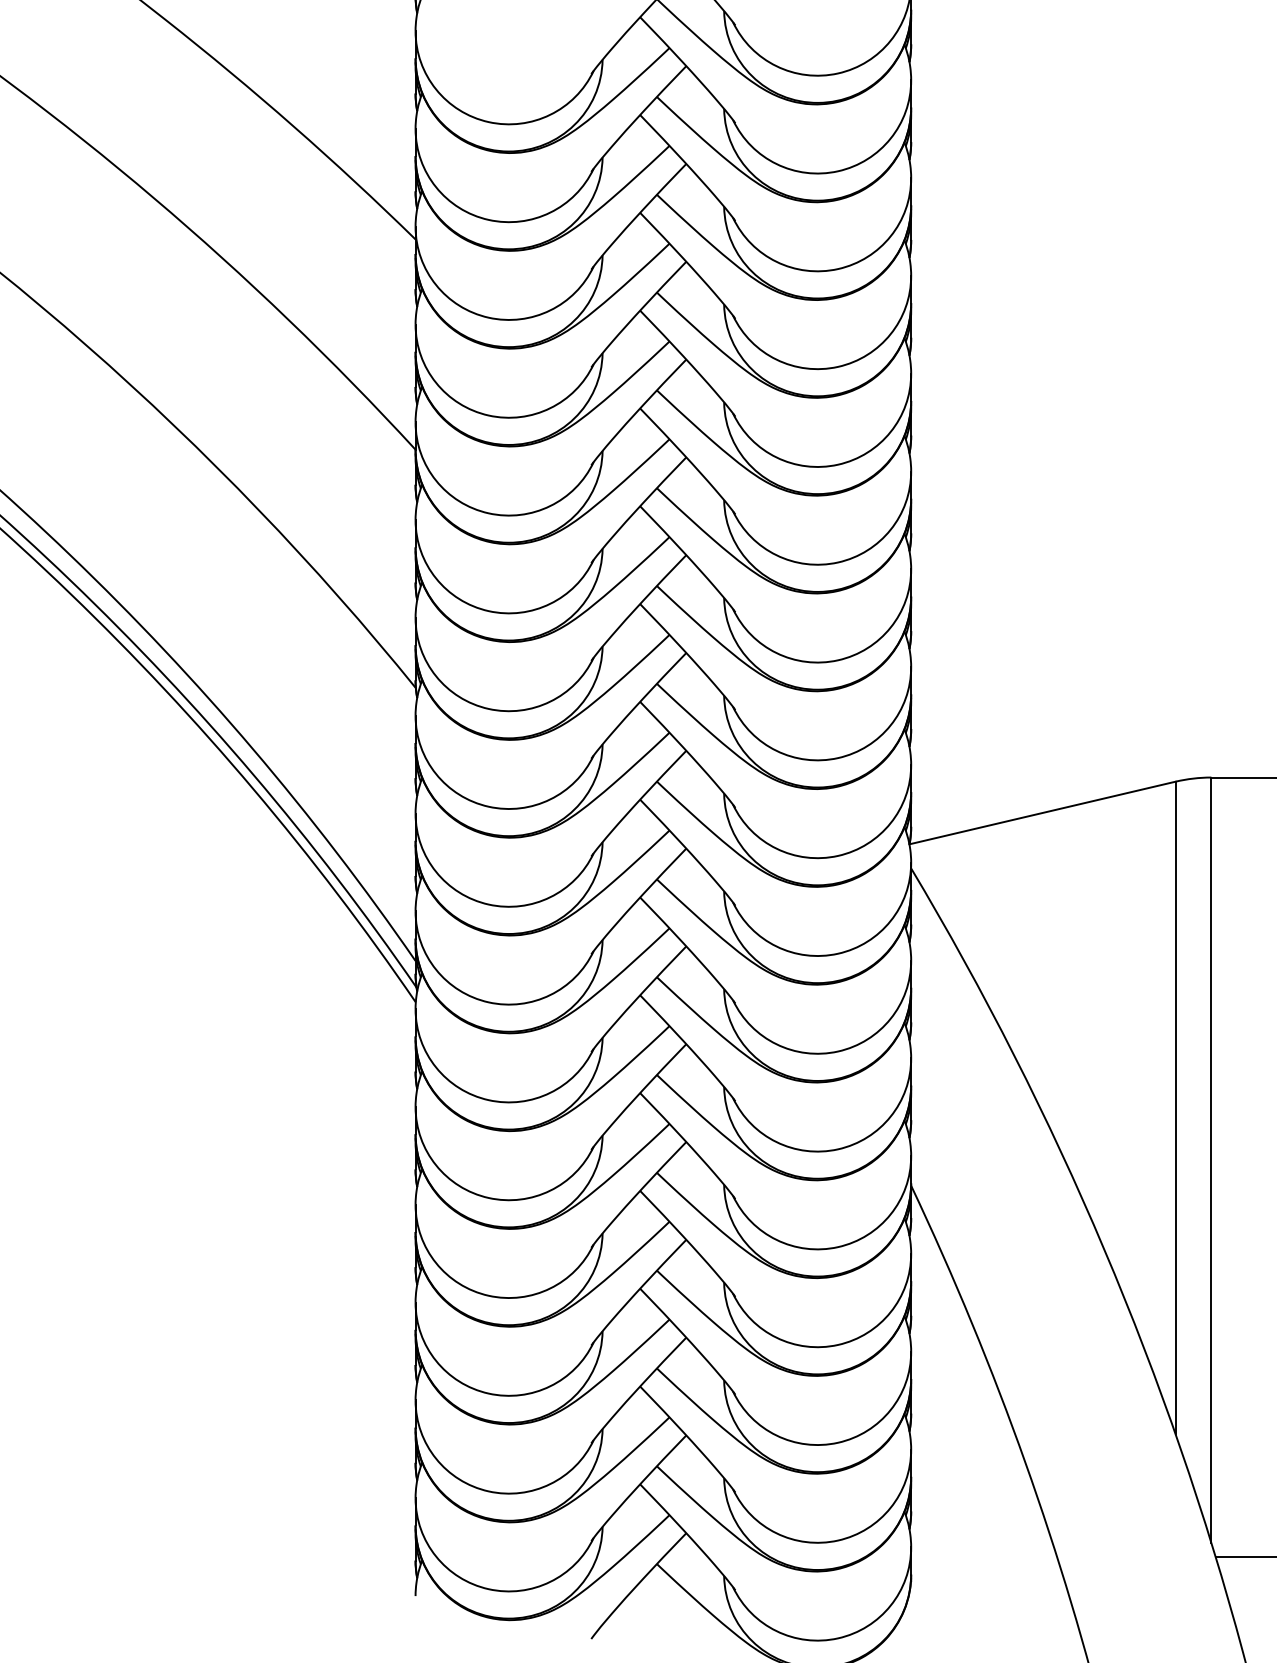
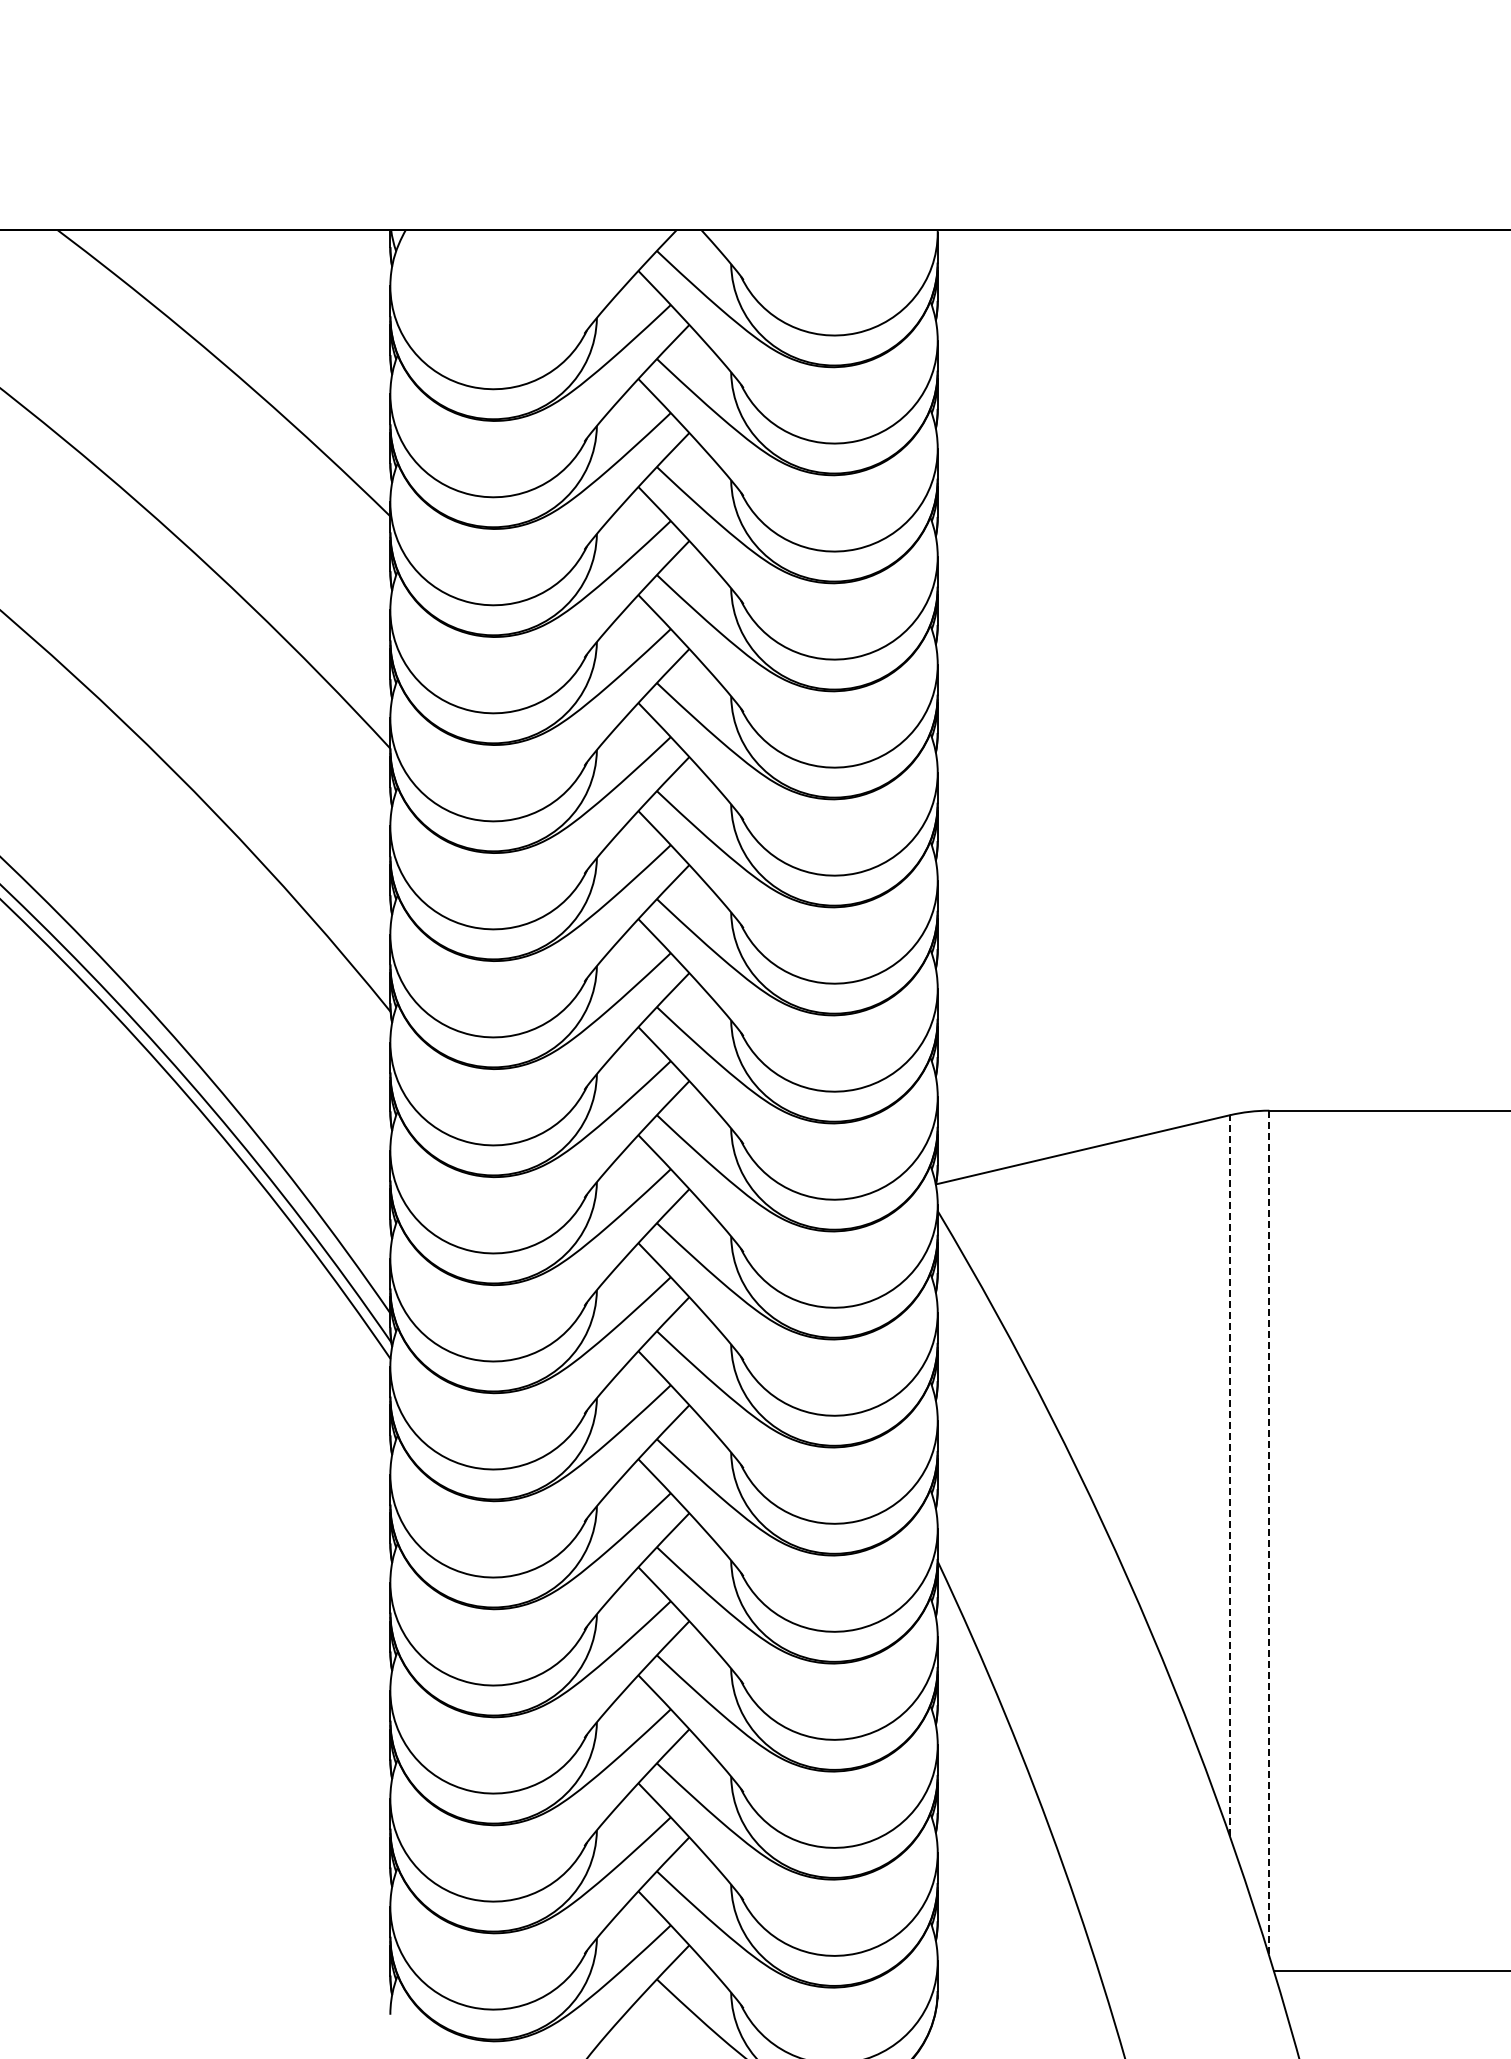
line: (1175, 1107) -> (1229, 1475), solid -> dashed
line: (1211, 1160) -> (1269, 1533), solid -> dashed

